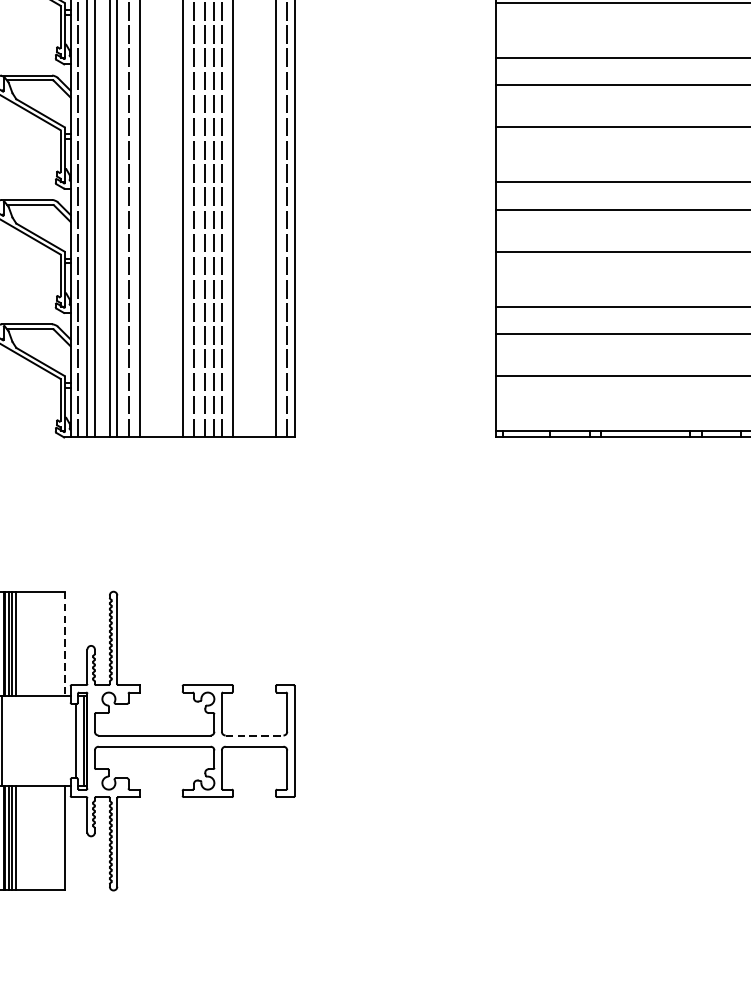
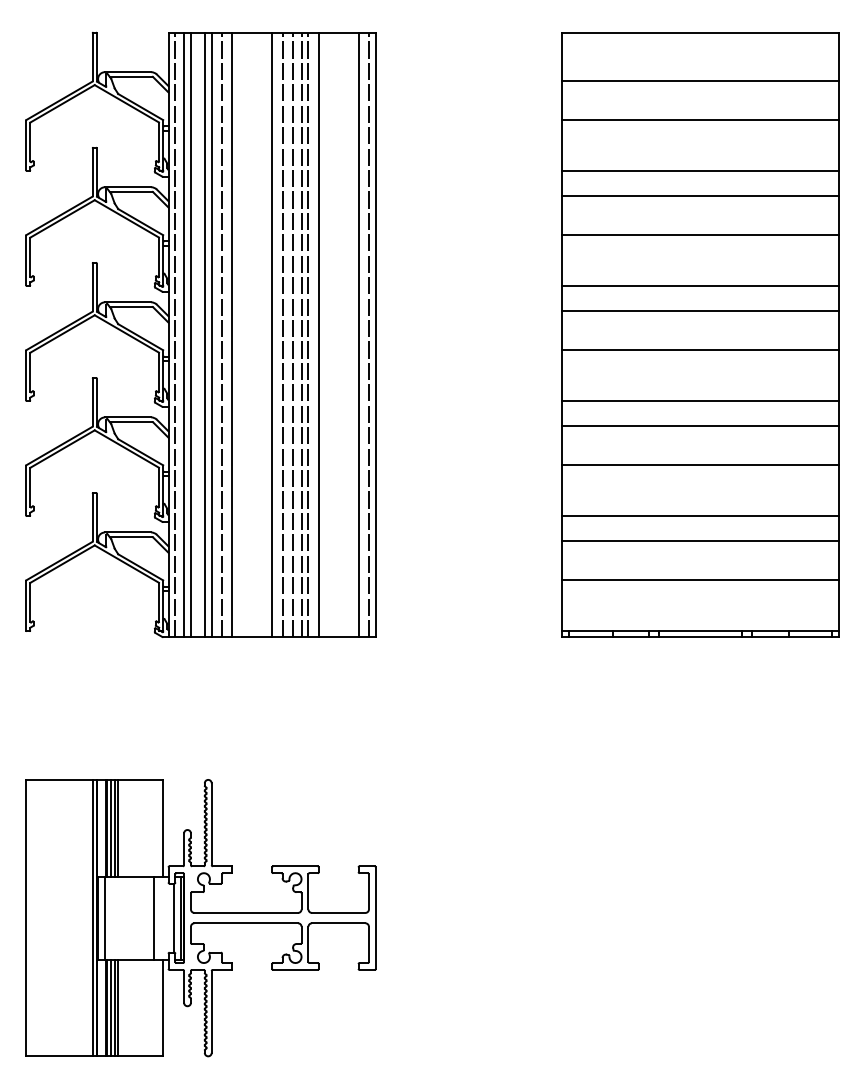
line: (65, 644) -> (163, 828), dashed -> solid
line: (254, 735) -> (338, 912), dashed -> solid
line: (55, 740) -> (154, 917), added

